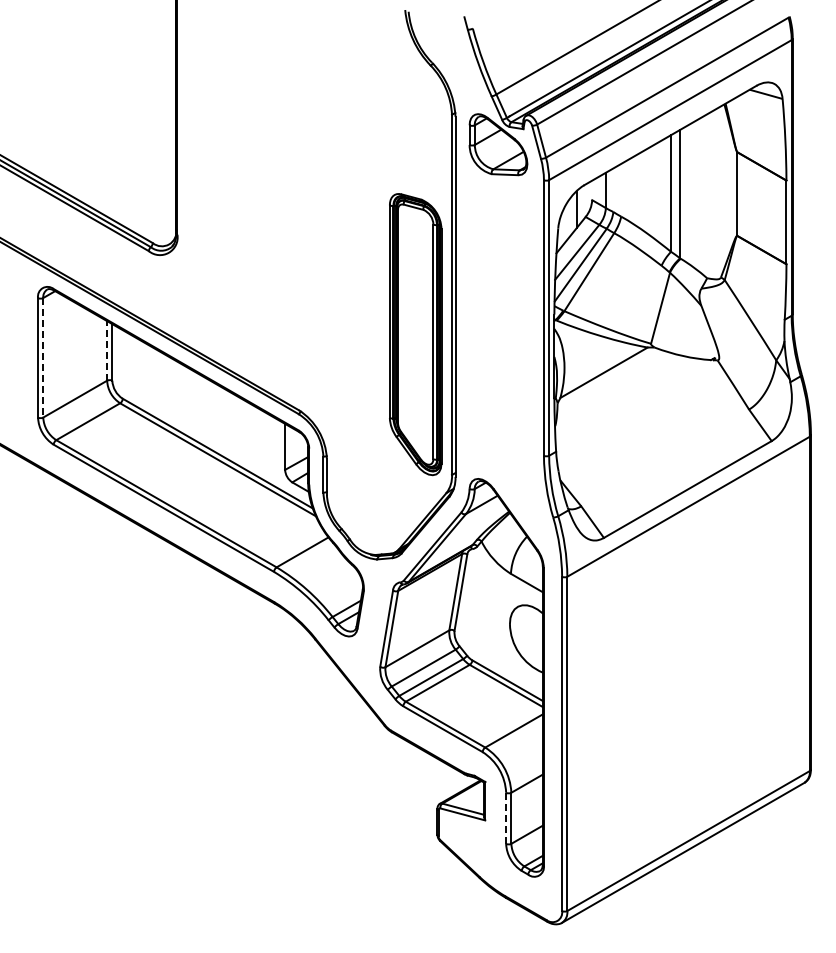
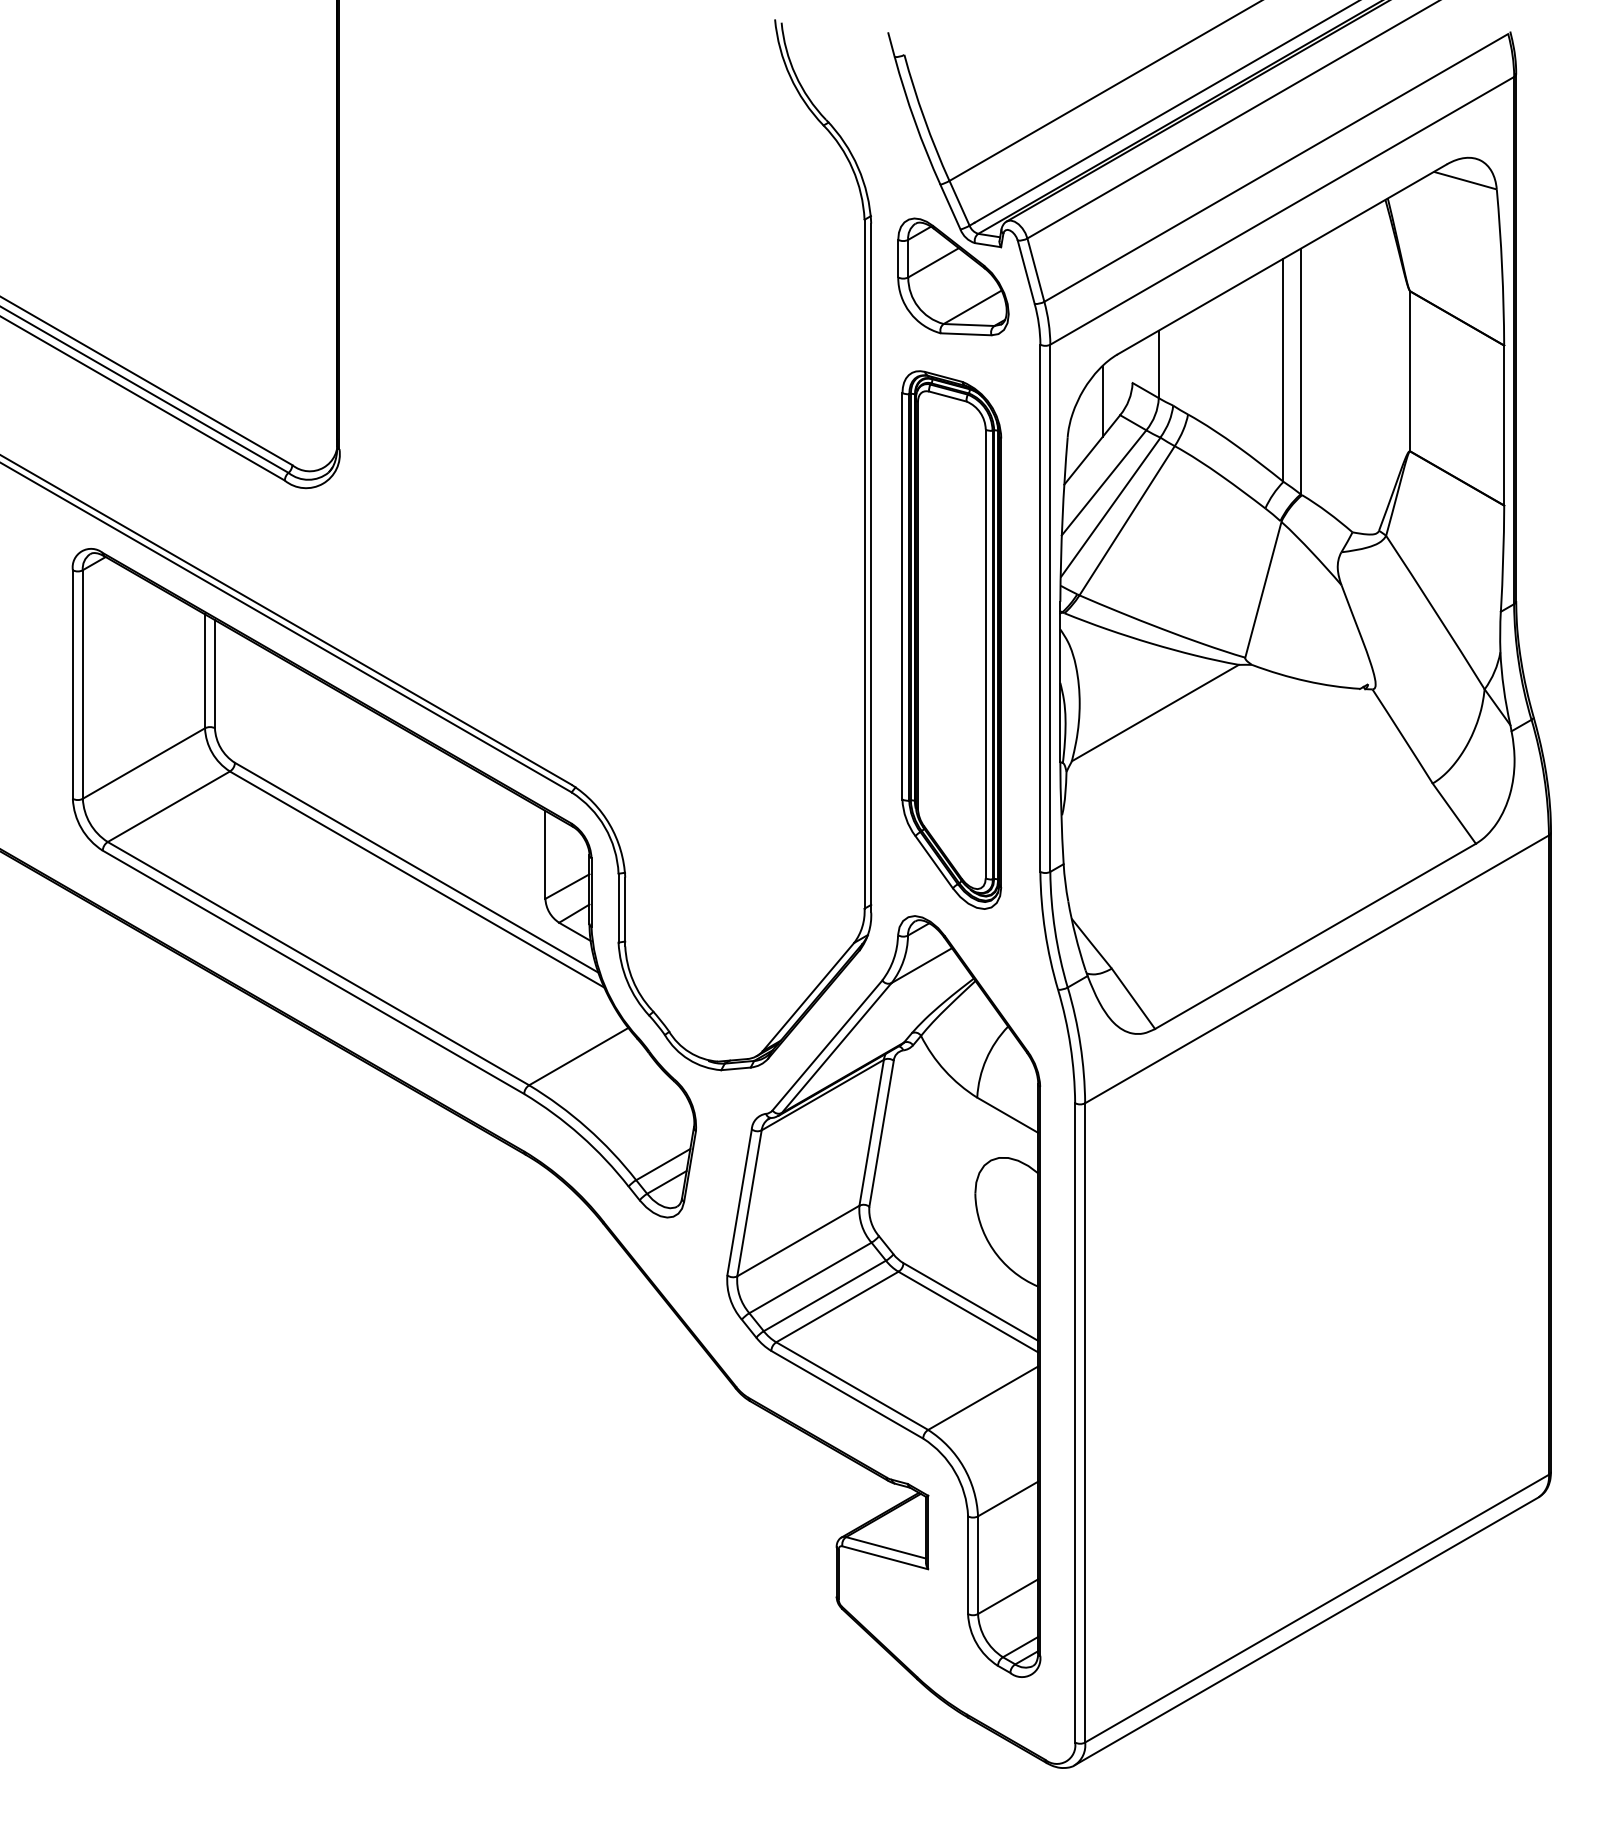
part: (415, 334) -> (951, 639), moved
line: (107, 350) -> (205, 670), dashed -> solid
line: (43, 357) -> (83, 683), dashed -> solid
line: (506, 818) -> (968, 1565), dashed -> solid

